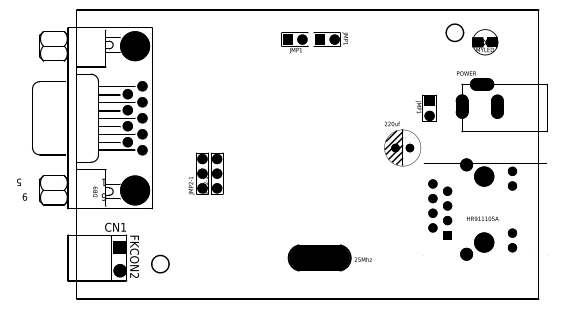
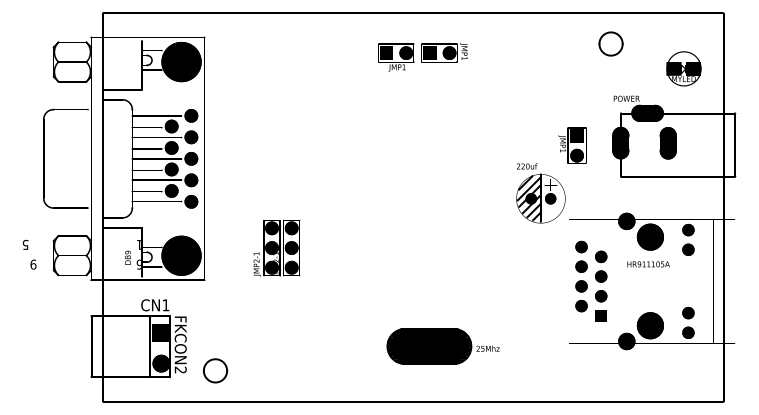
text: (485, 42) -> (684, 69), moved
text: (205, 173) -> (276, 247), moved
text: (482, 218) -> (648, 263), moved
part: (160, 263) -> (215, 370), moved

